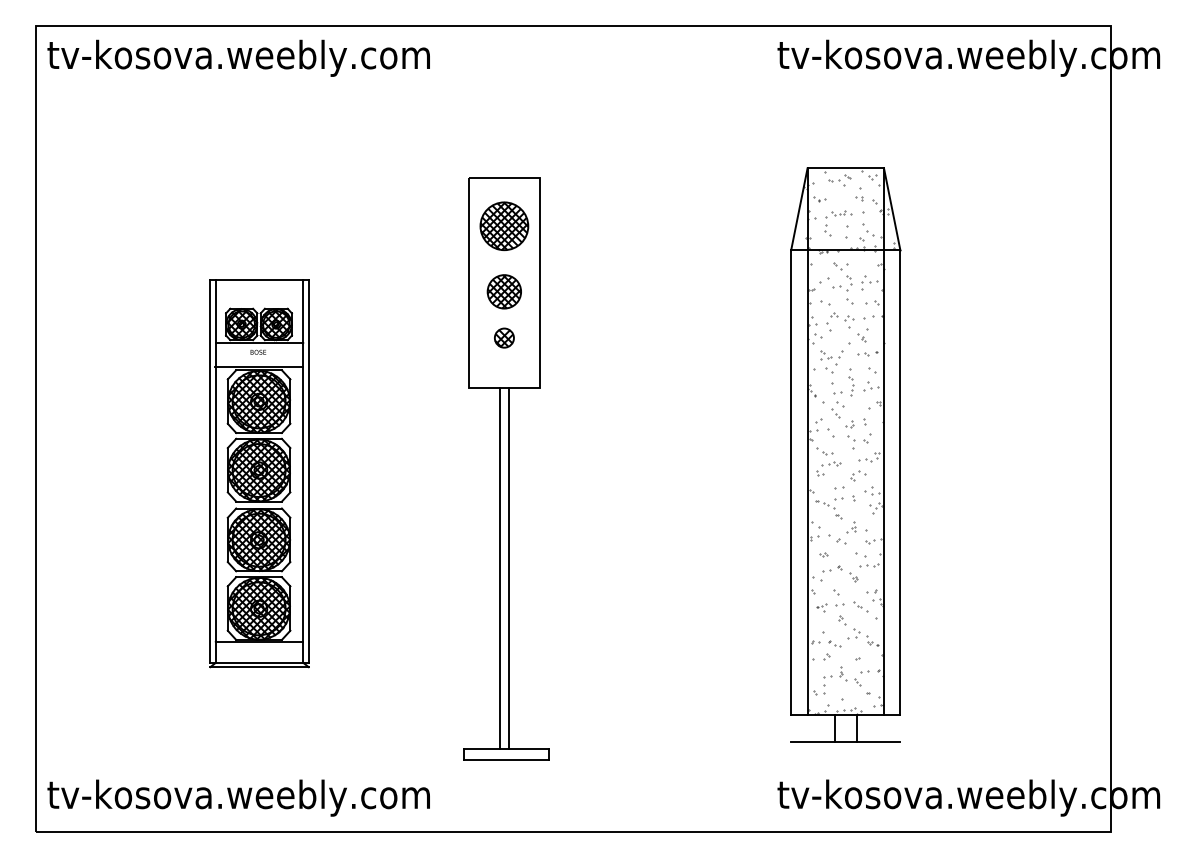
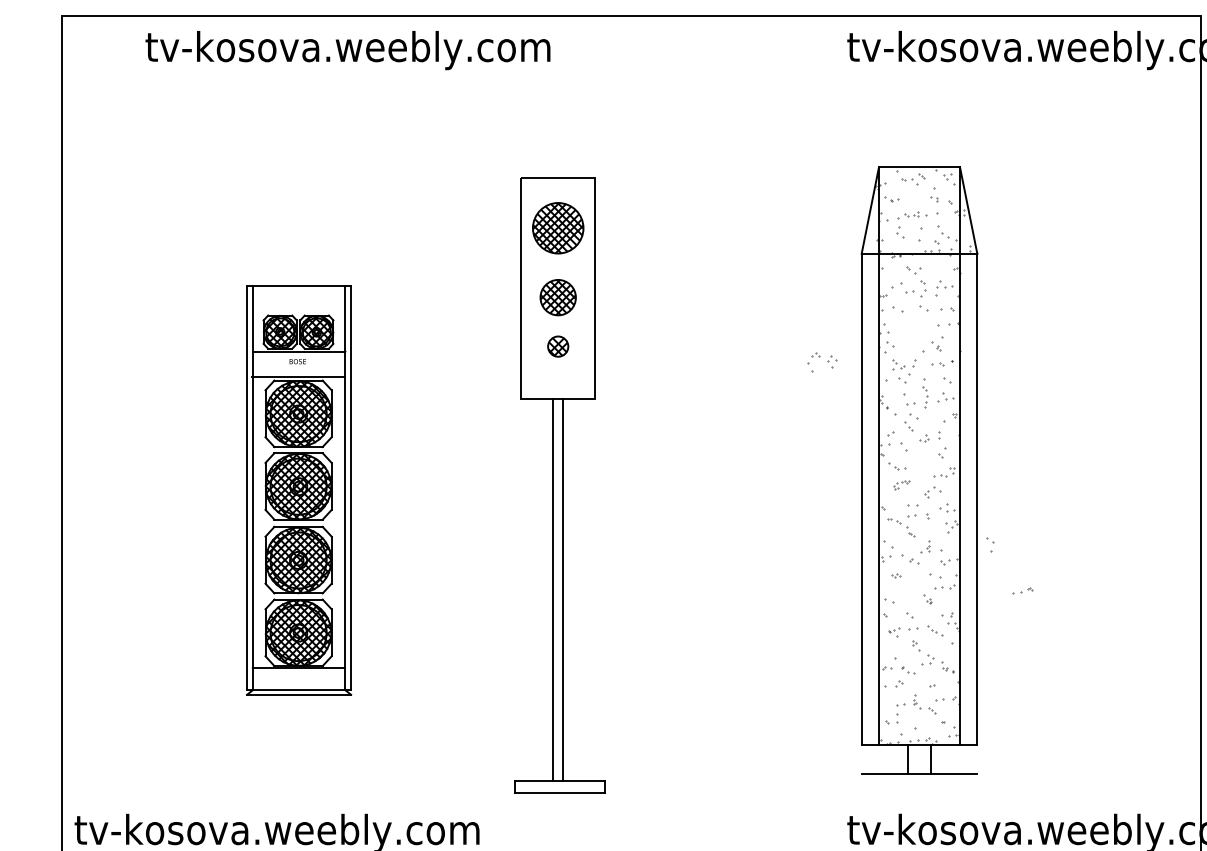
text: (238, 57) -> (347, 49), moved
part: (840, 321) -> (822, 361), moved
part: (851, 442) -> (990, 544), moved
part: (828, 468) -> (901, 484), size x0.6
part: (832, 568) -> (1022, 590), moved

